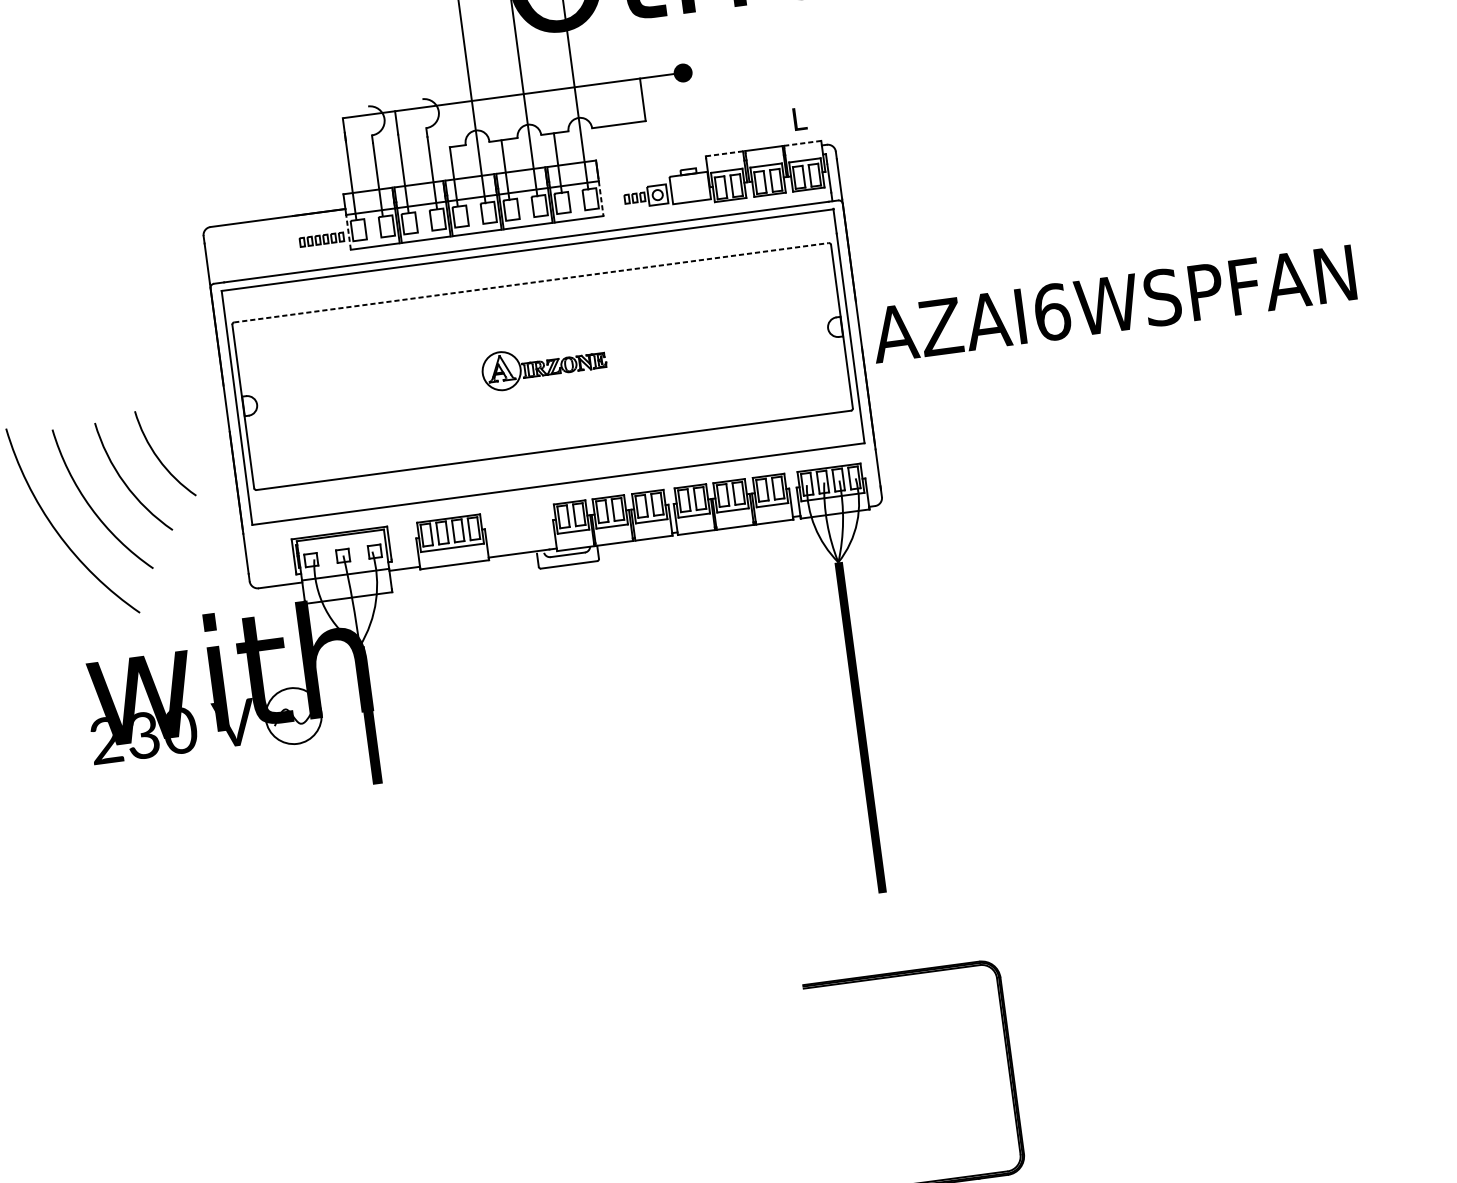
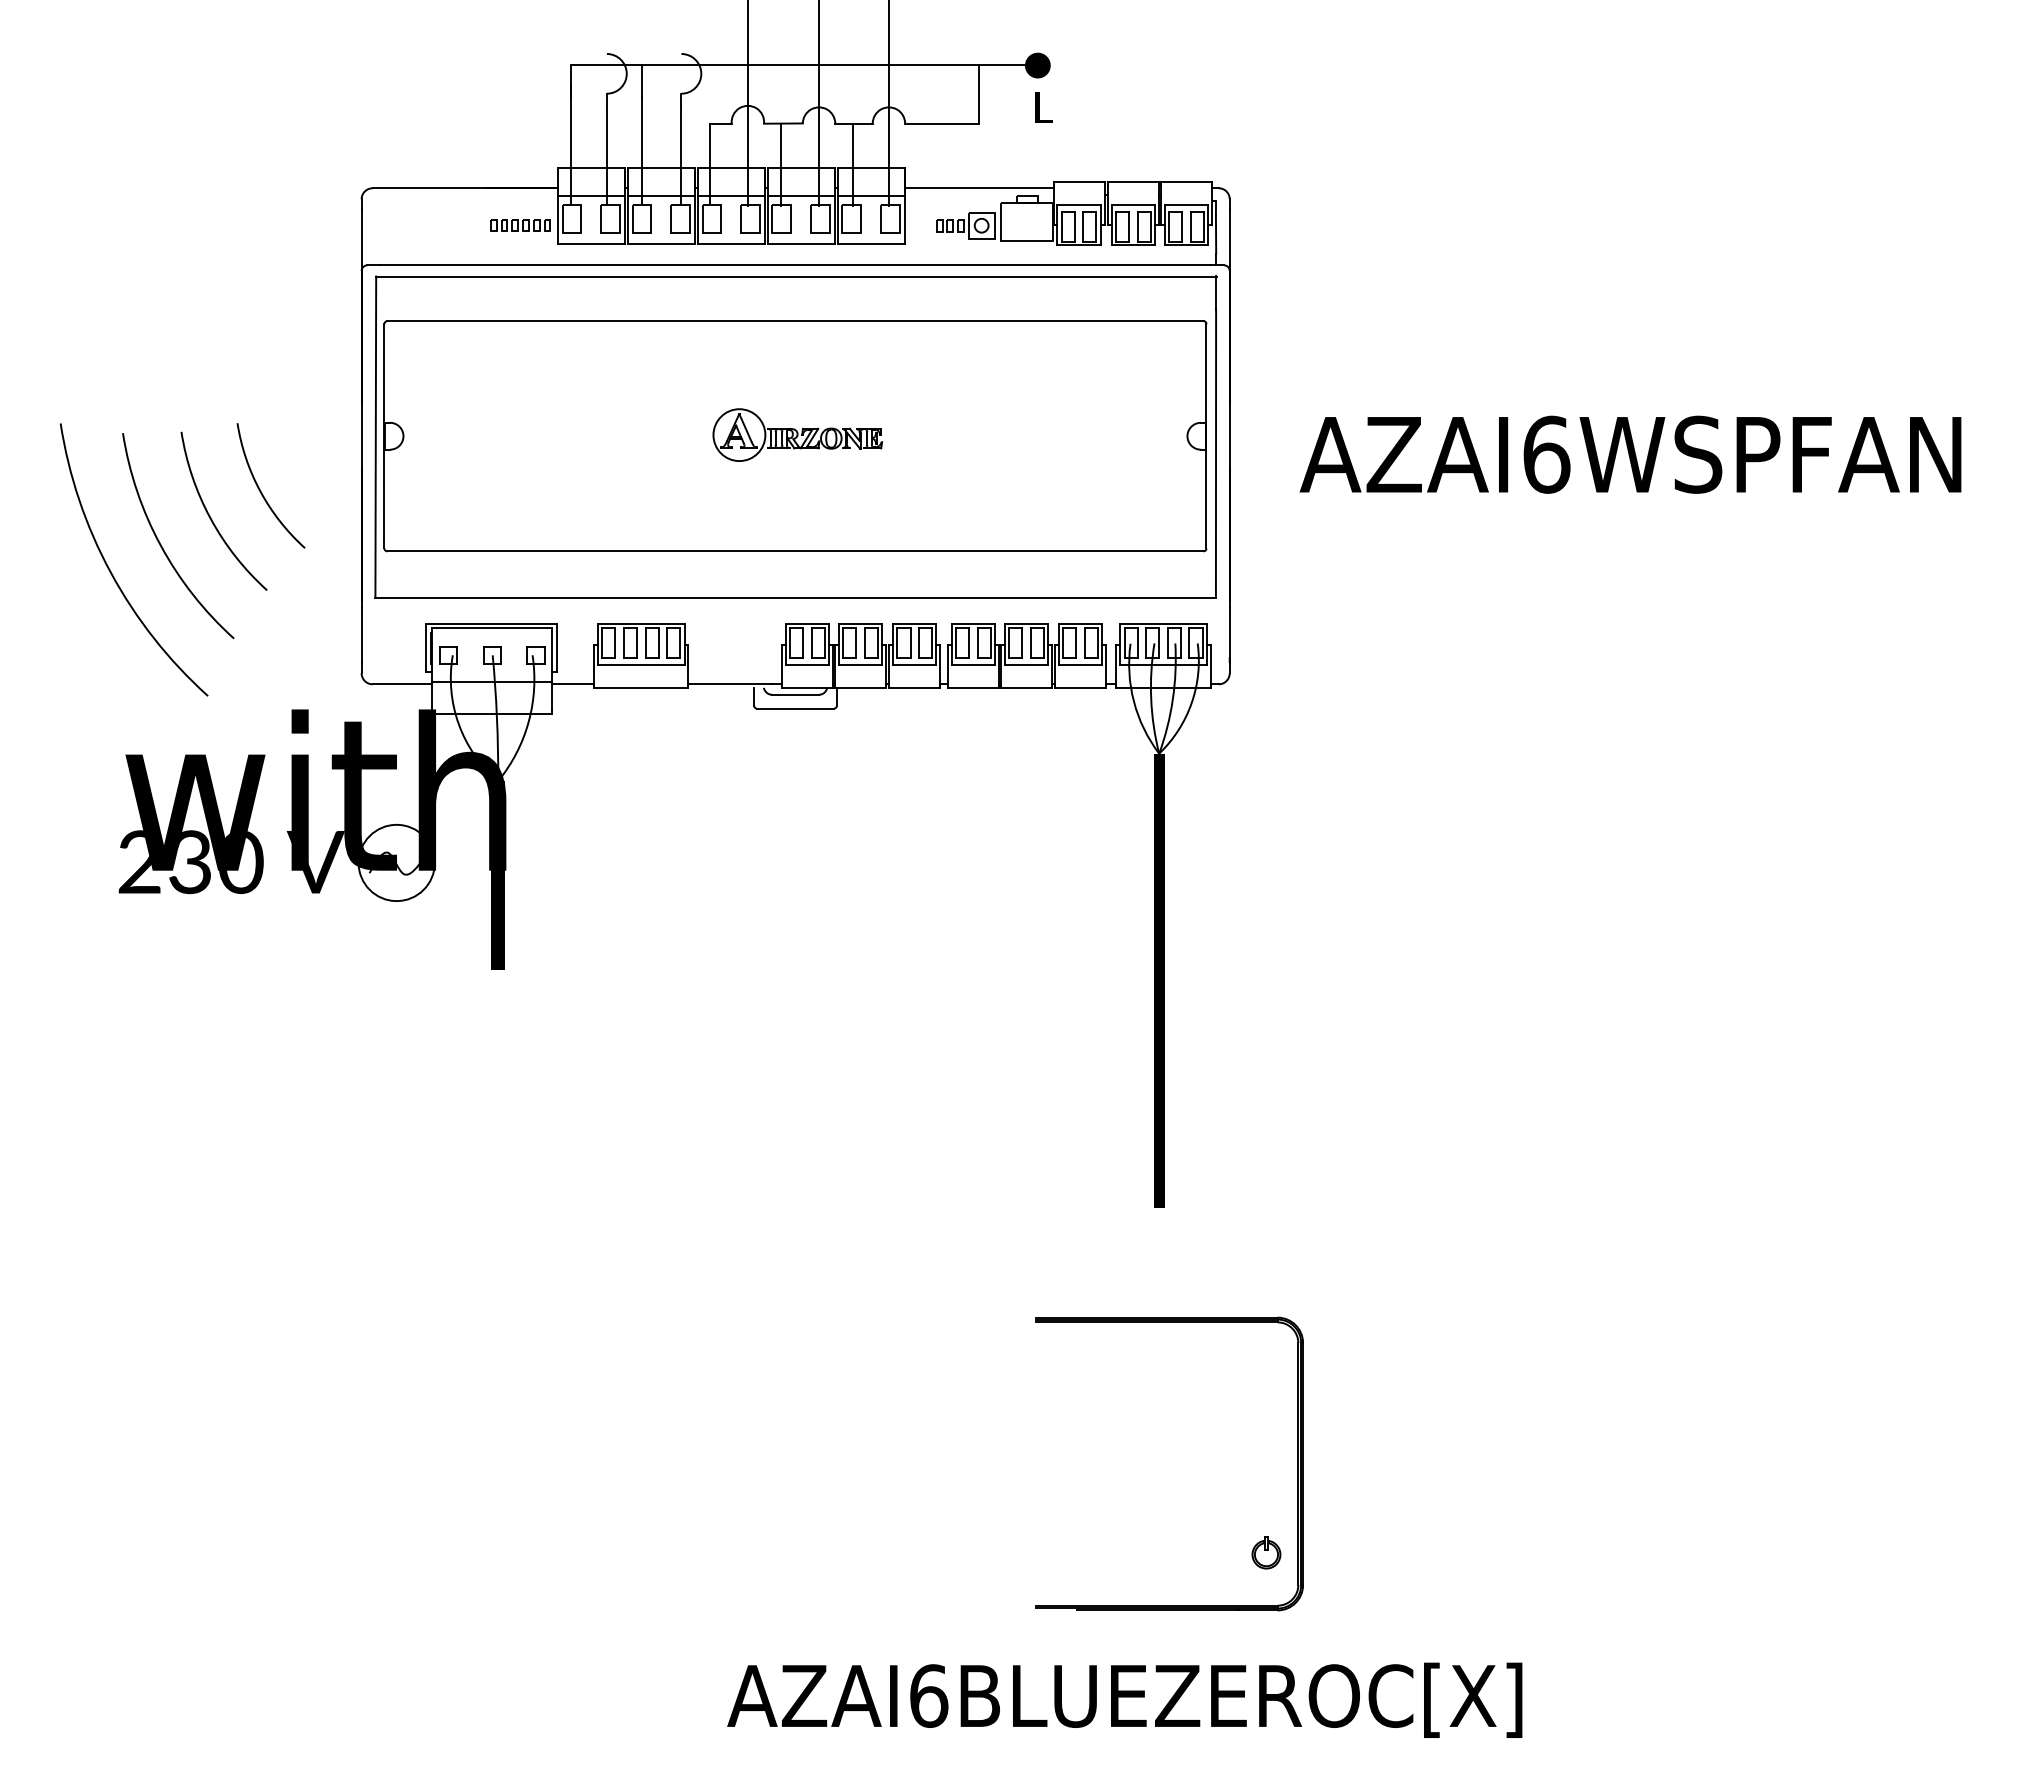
text: (799, 118) -> (1043, 107), moved
line: (802, 143) -> (1186, 182), dashed -> solid
line: (724, 154) -> (1079, 182), dashed -> solid
line: (651, 168) -> (978, 188), added
line: (601, 198) -> (904, 220), dashed -> solid
line: (348, 232) -> (557, 220), dashed -> solid
line: (531, 282) -> (795, 321), dashed -> solid
text: (1113, 303) -> (1630, 454), moved
part: (994, 1133) -> (1266, 1552), added

